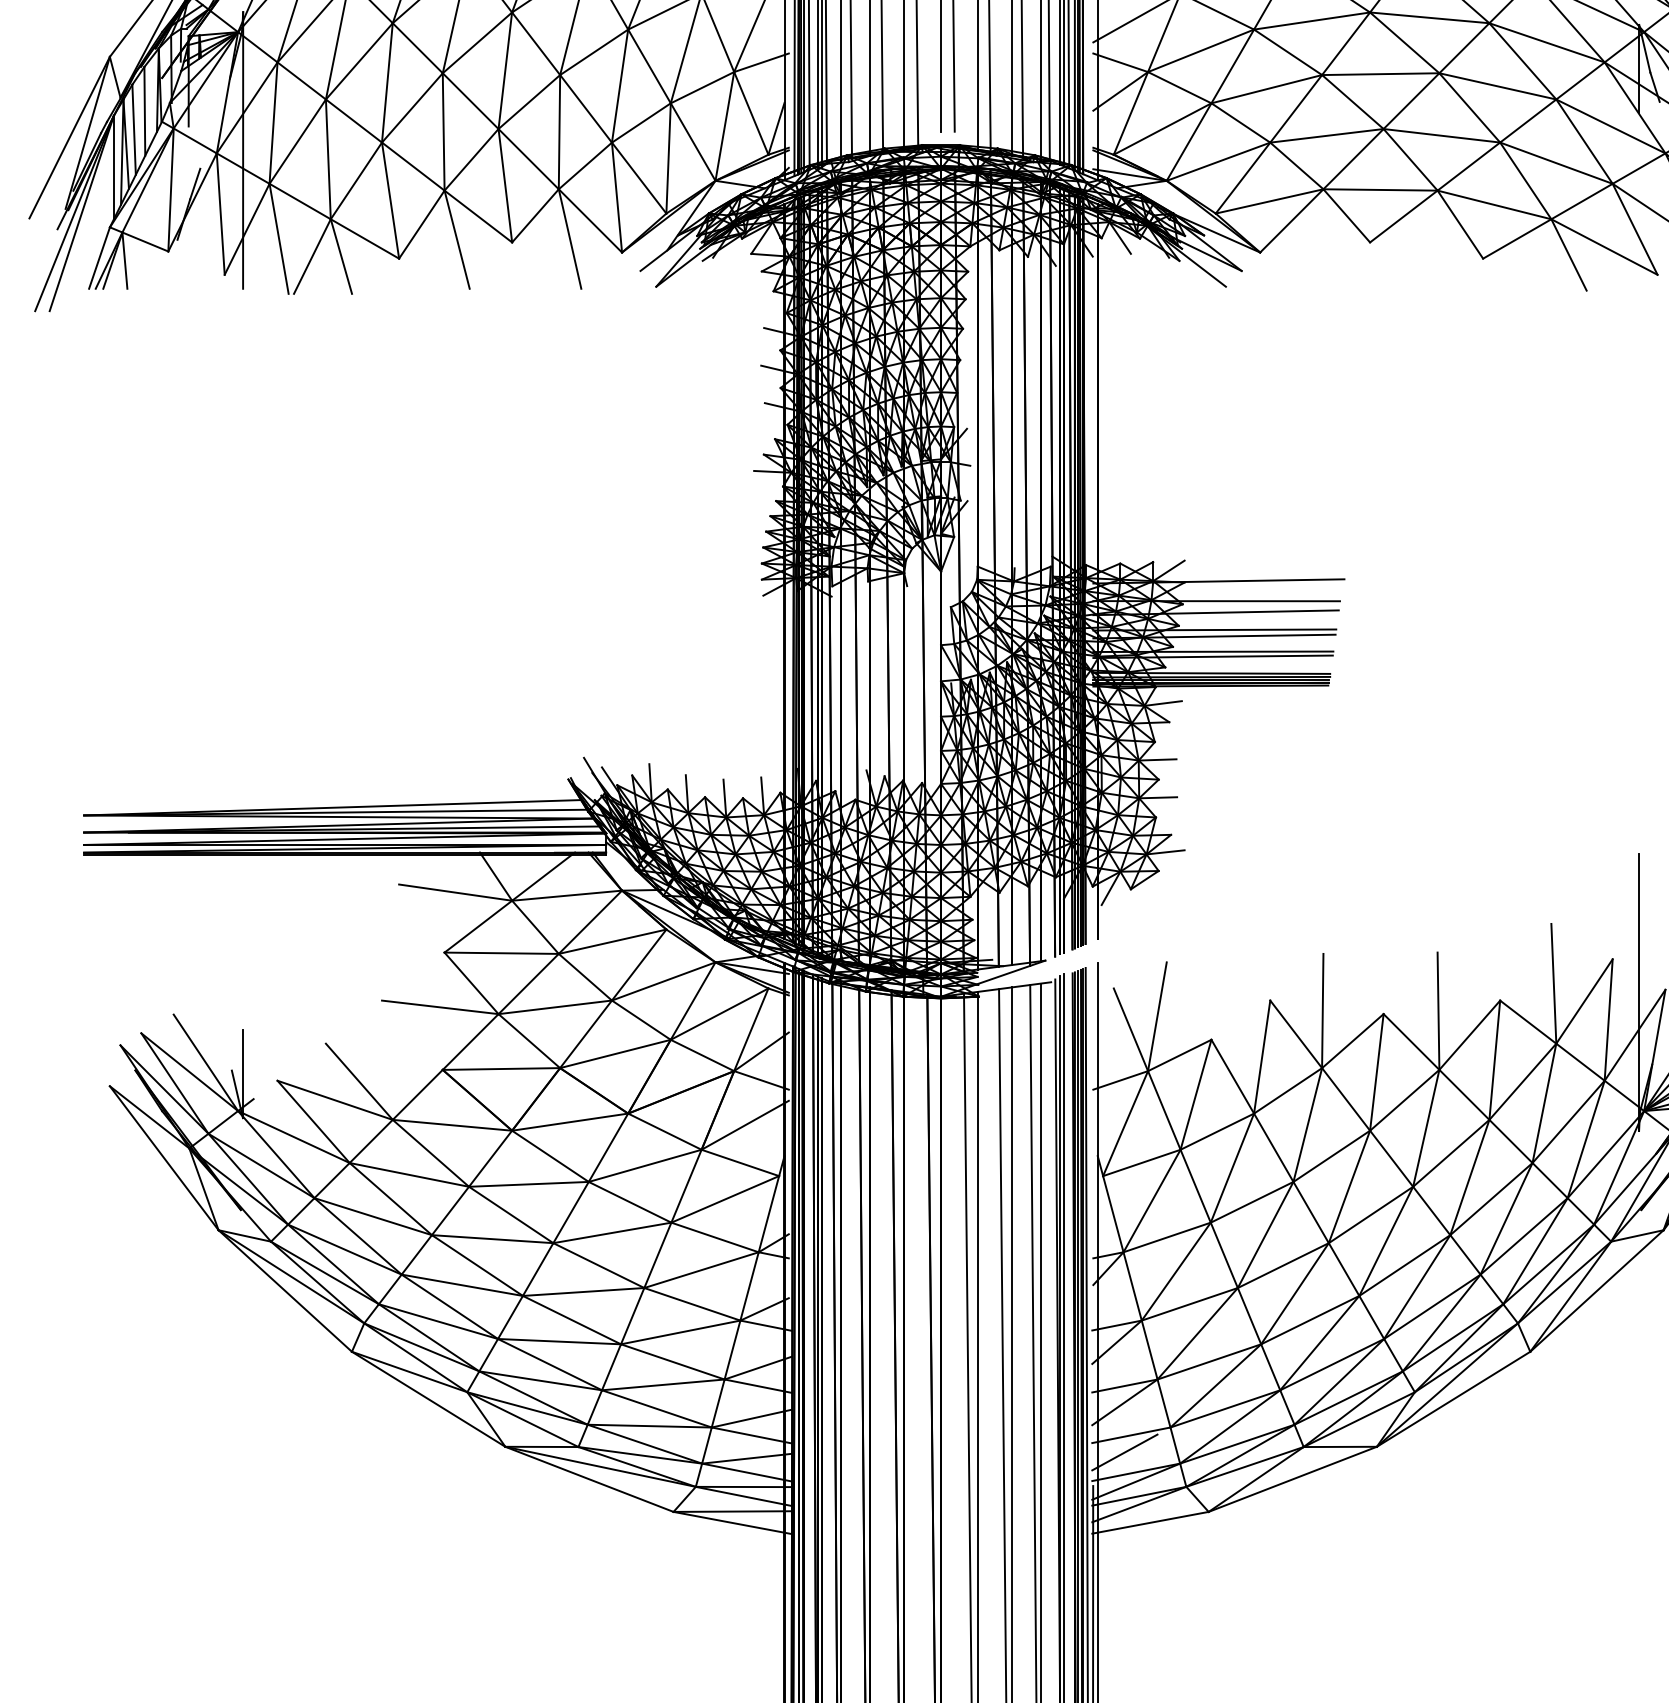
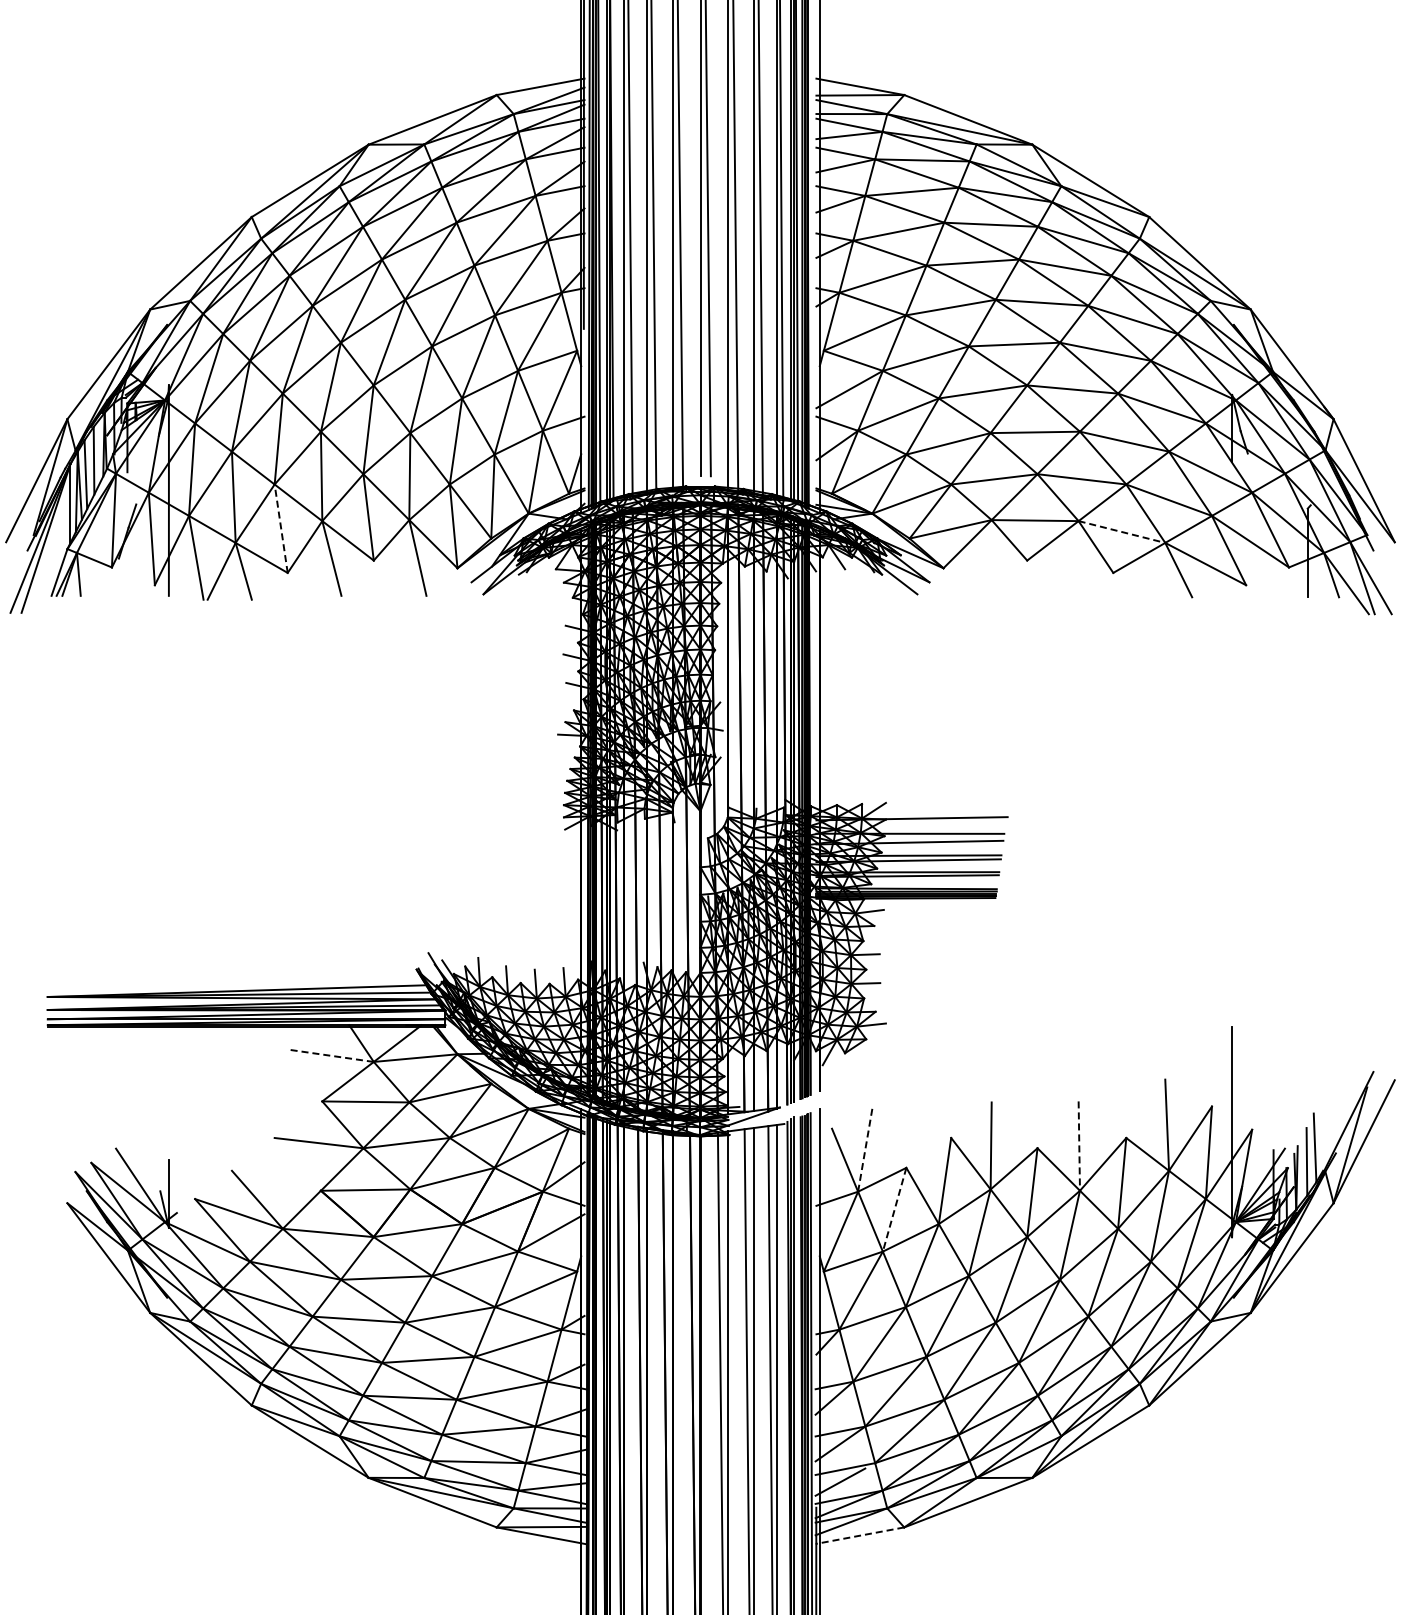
line: (390, 200) -> (281, 528), solid -> dashed
line: (1493, 205) -> (1121, 532), solid -> dashed
line: (455, 892) -> (330, 1055), solid -> dashed
line: (1438, 1011) -> (1079, 1146), solid -> dashed
line: (1157, 1017) -> (865, 1150), solid -> dashed
line: (1195, 1095) -> (894, 1210), solid -> dashed
line: (1149, 1522) -> (859, 1535), solid -> dashed

